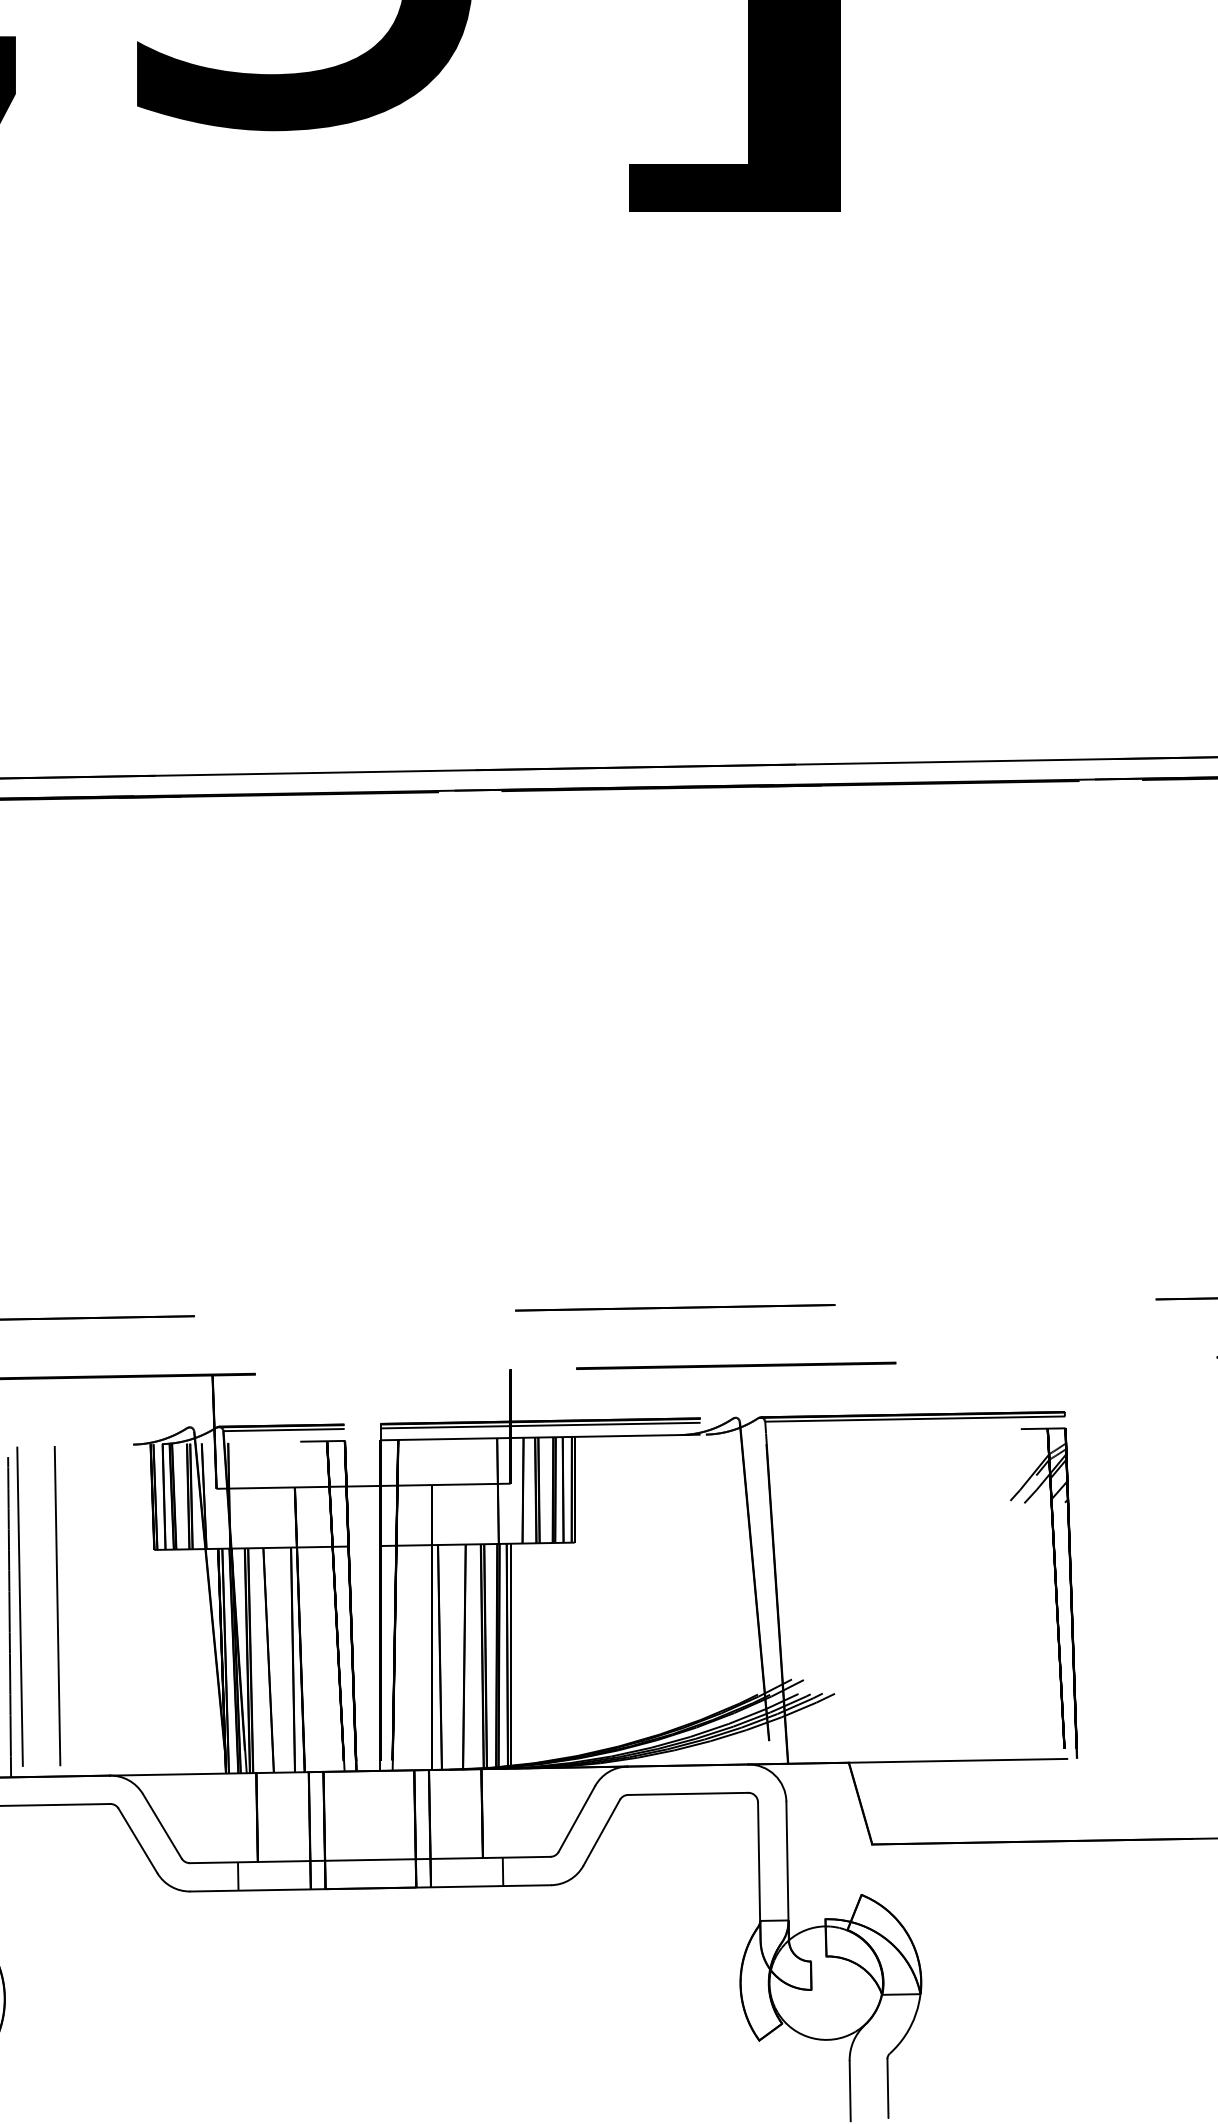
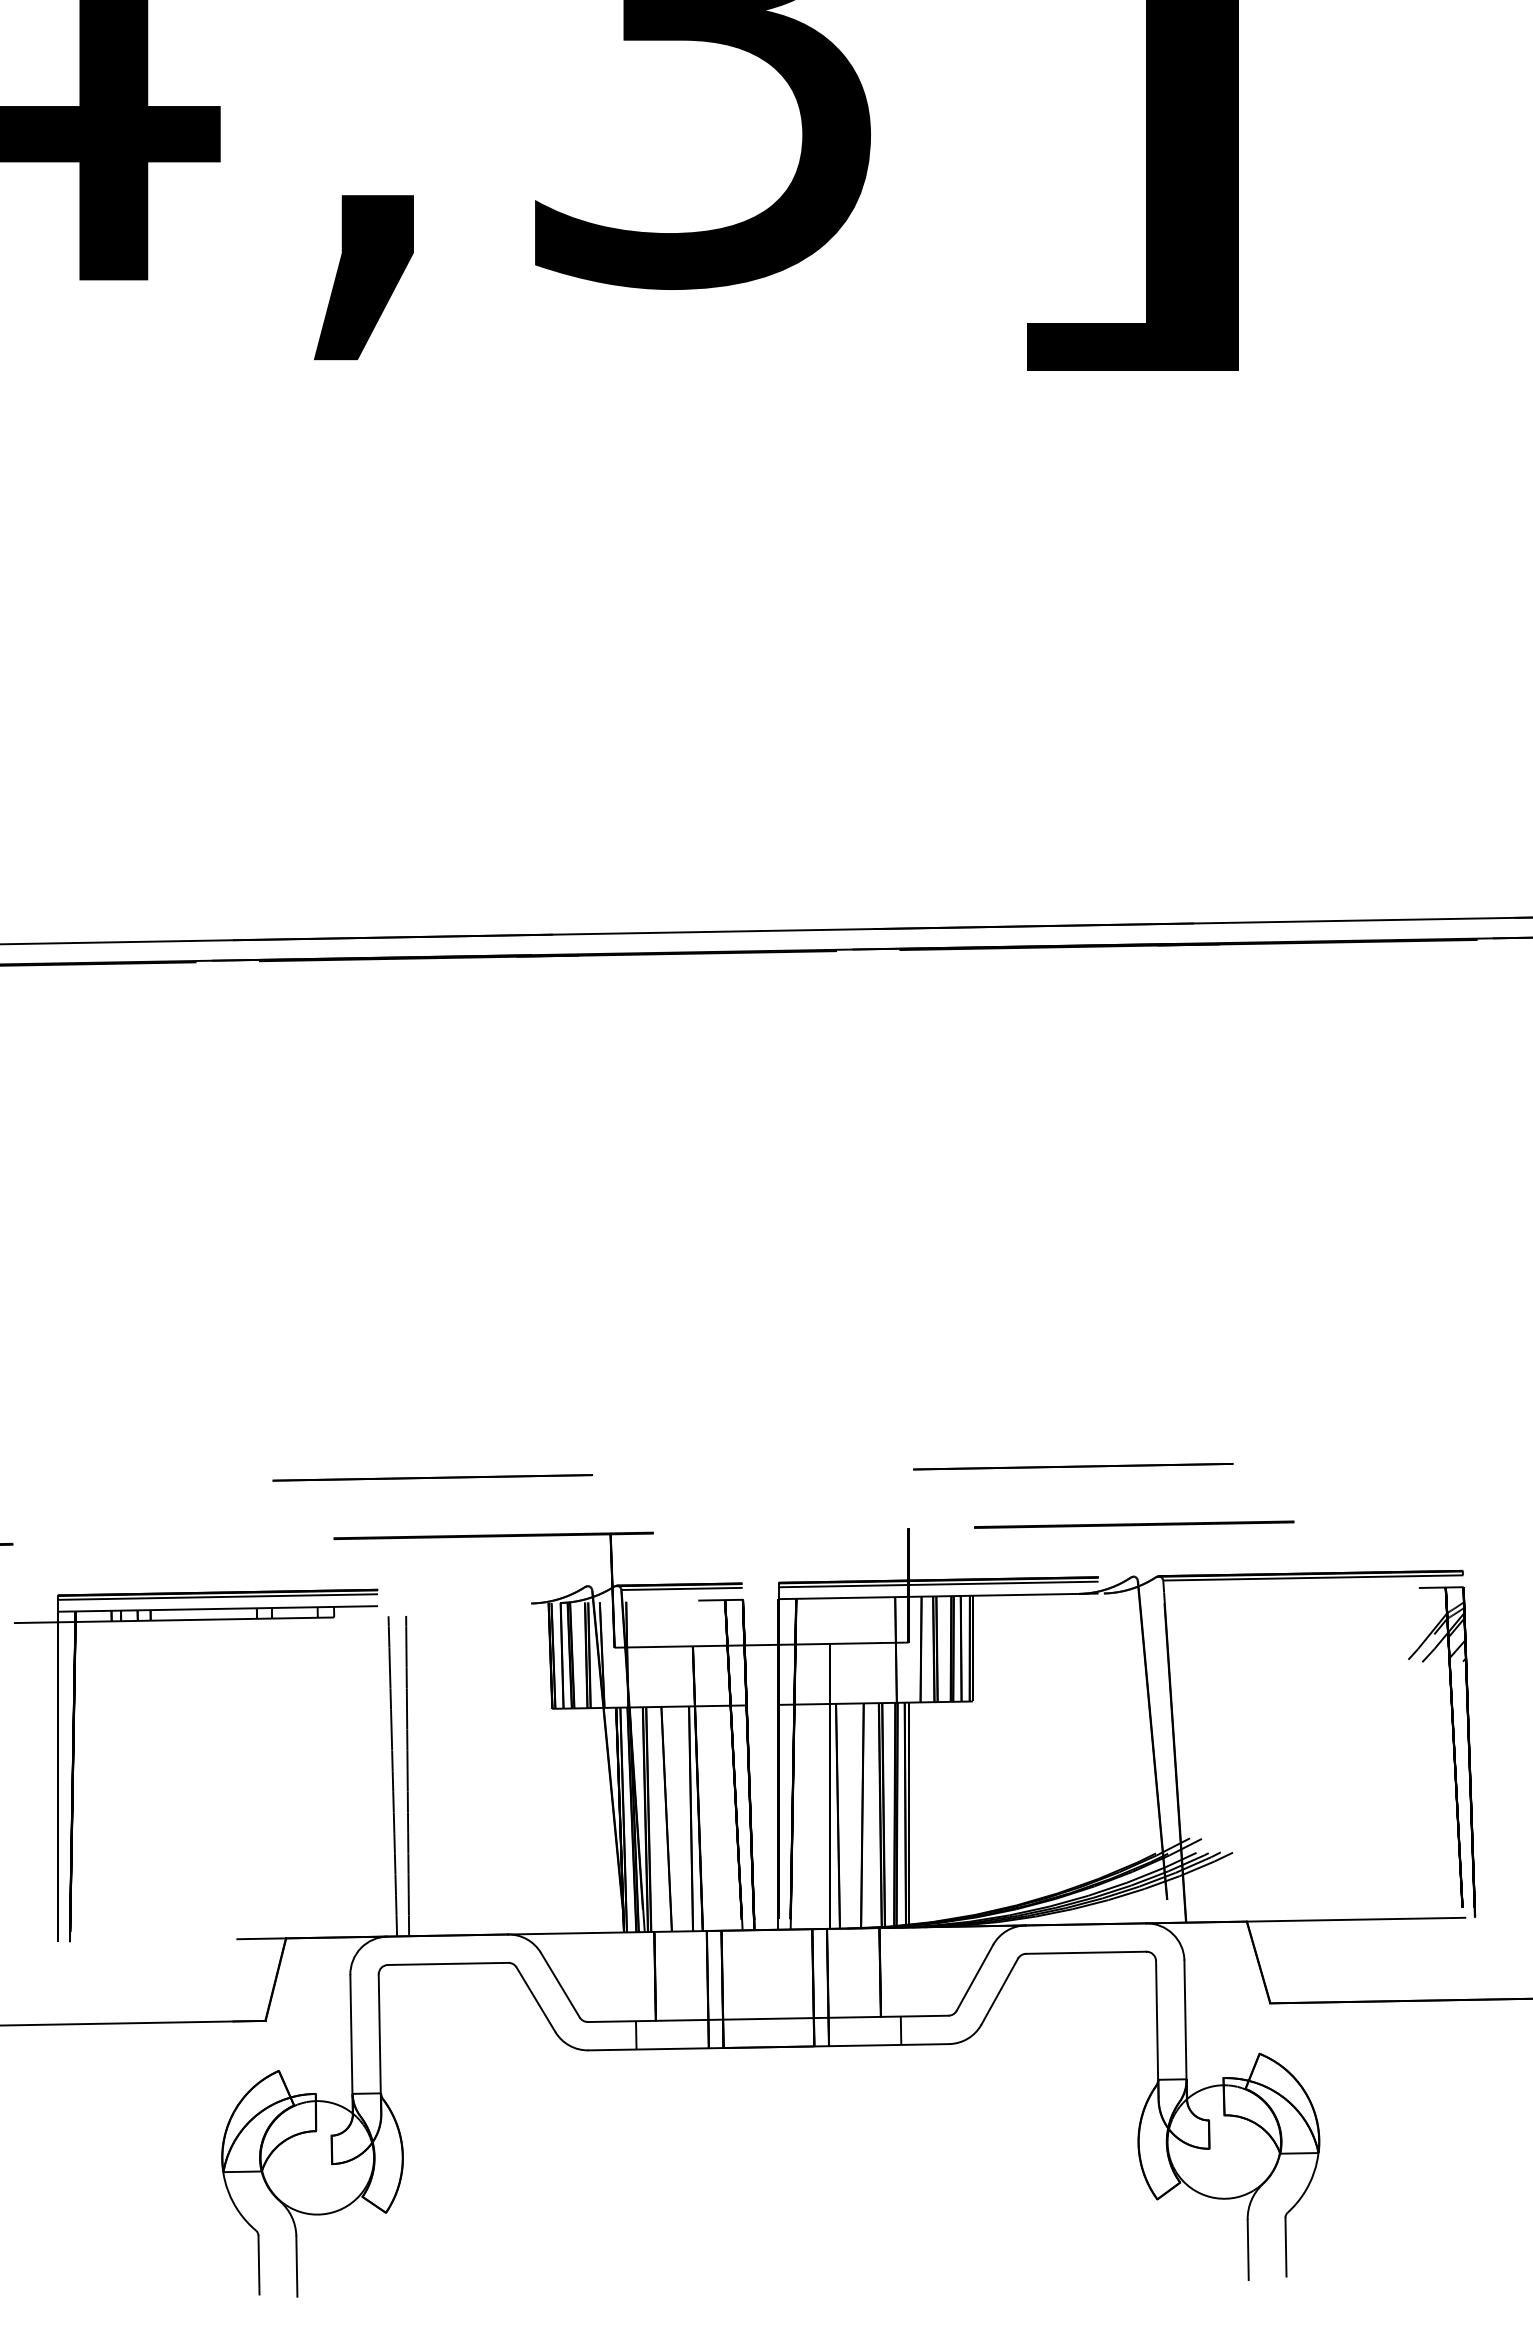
line: (57, 1605) -> (455, 1764), removed
line: (20, 1611) -> (418, 1770), removed

